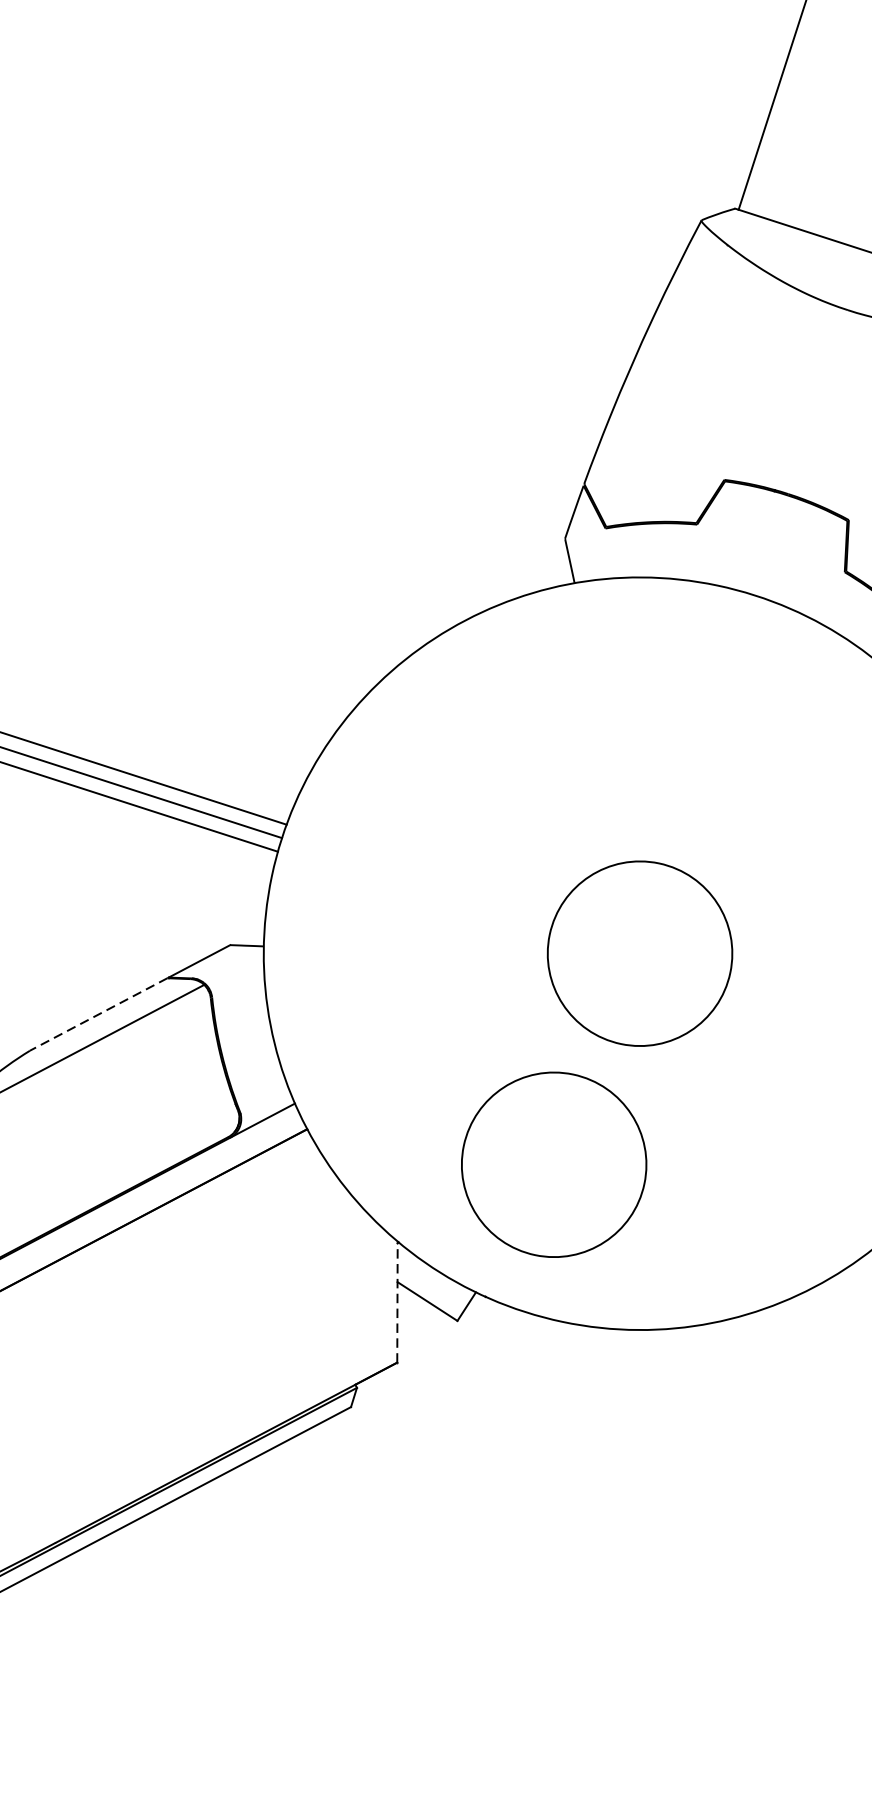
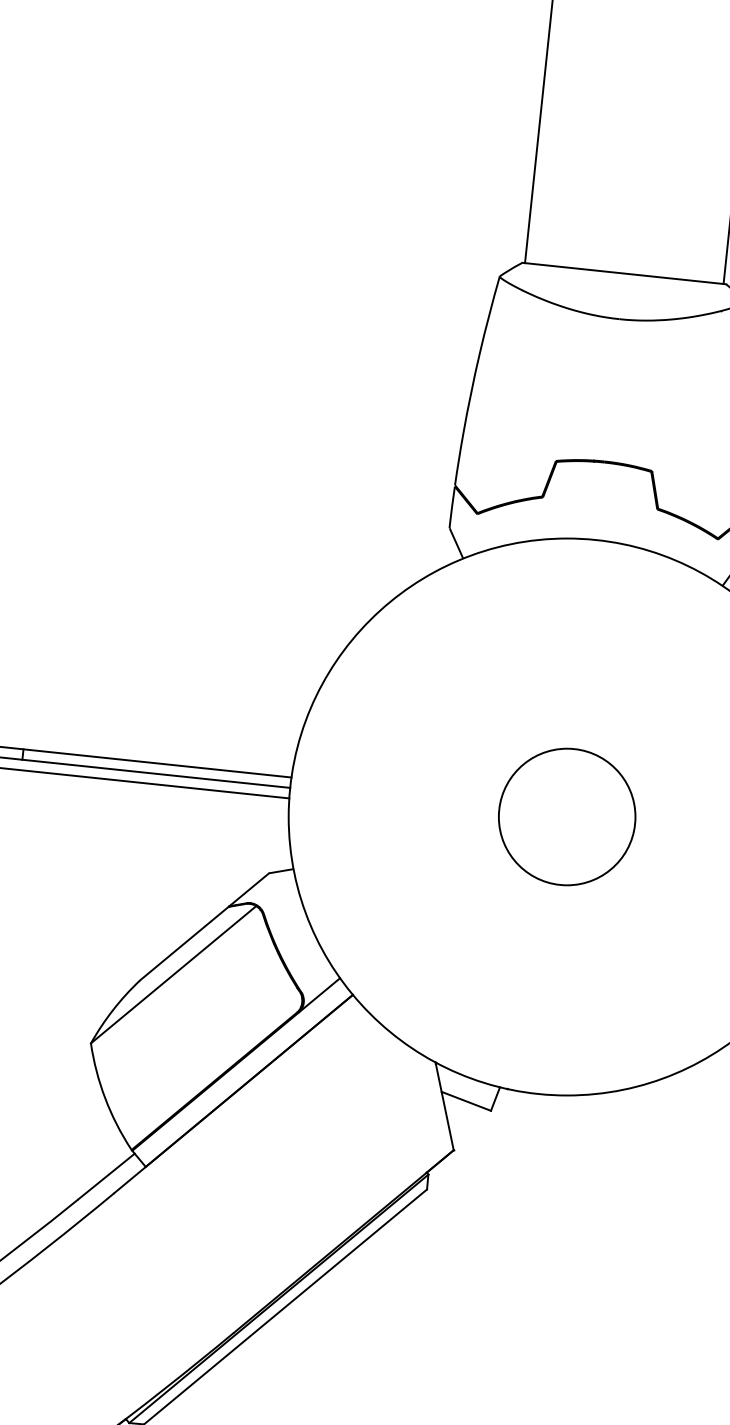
line: (98, 1014) -> (184, 943), dashed -> solid
circle: (554, 1164) -> (537, 982), removed
line: (397, 1302) -> (444, 1106), dashed -> solid

